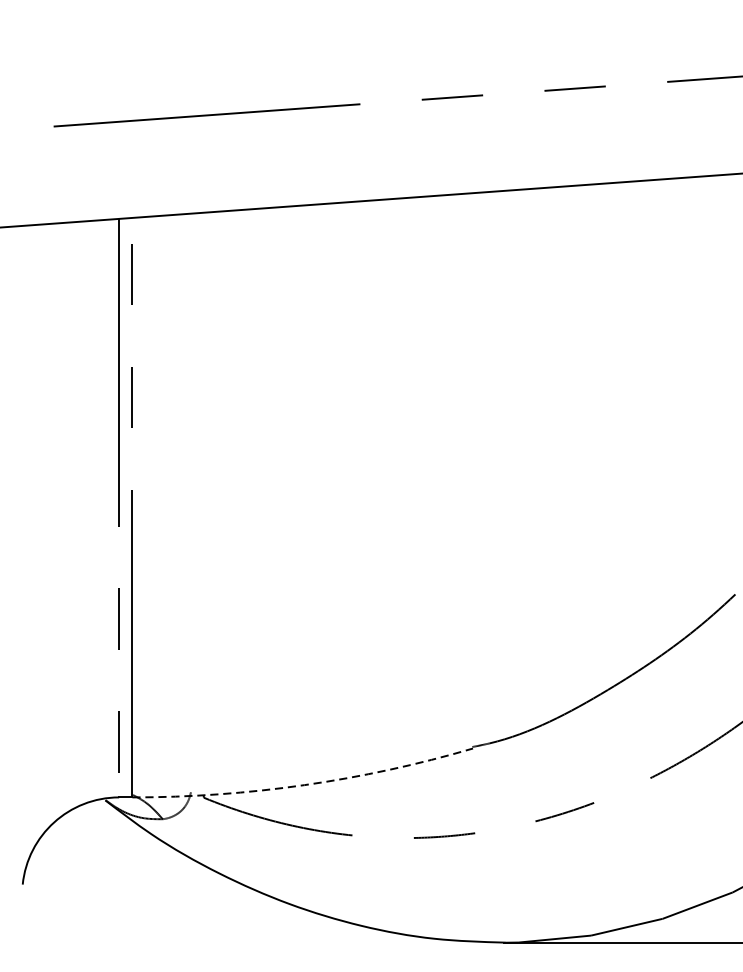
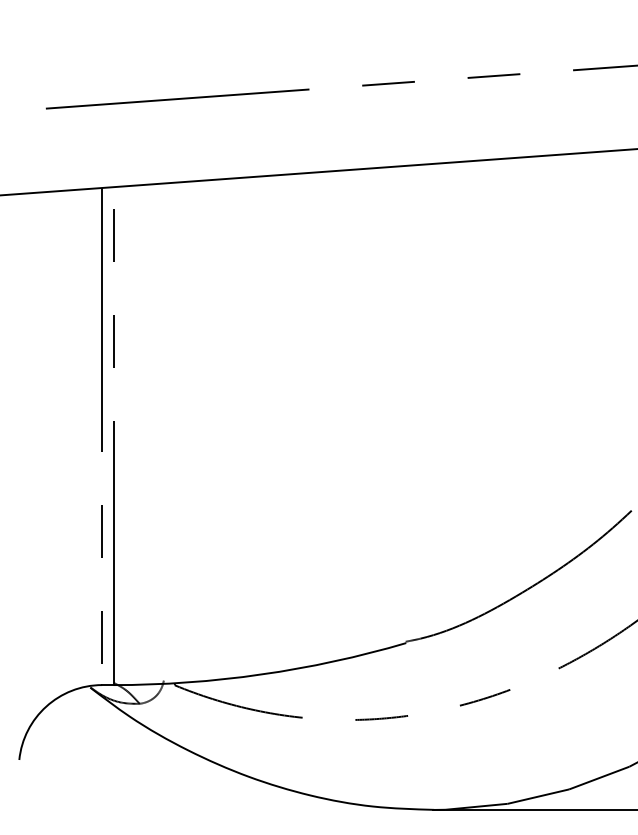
arc: (304, 785) -> (261, 674), dashed -> solid

